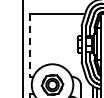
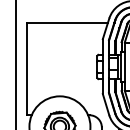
line: (30, 46) -> (27, 70), dashed -> solid

